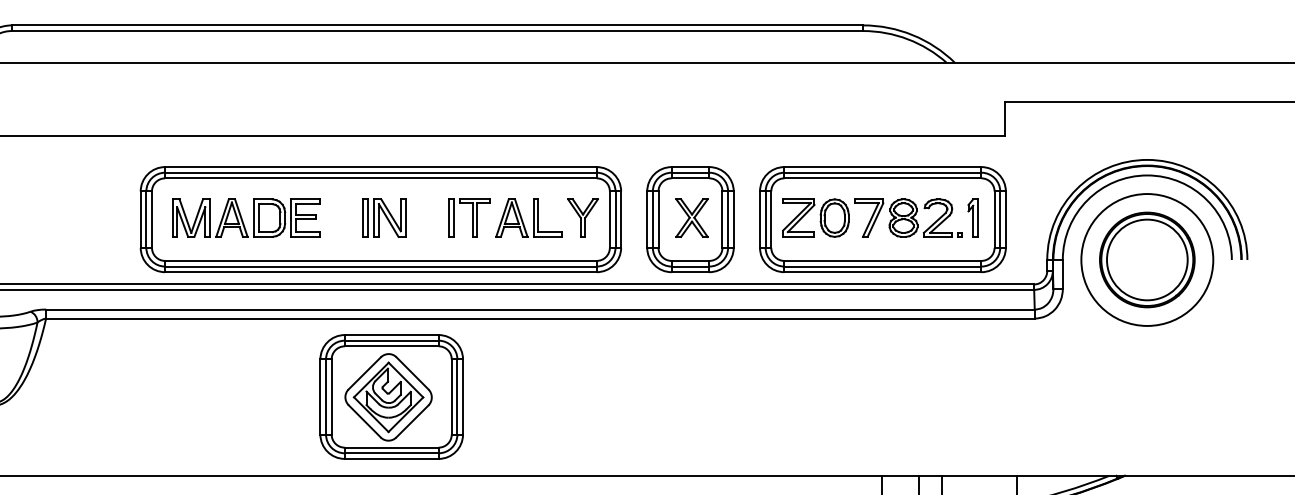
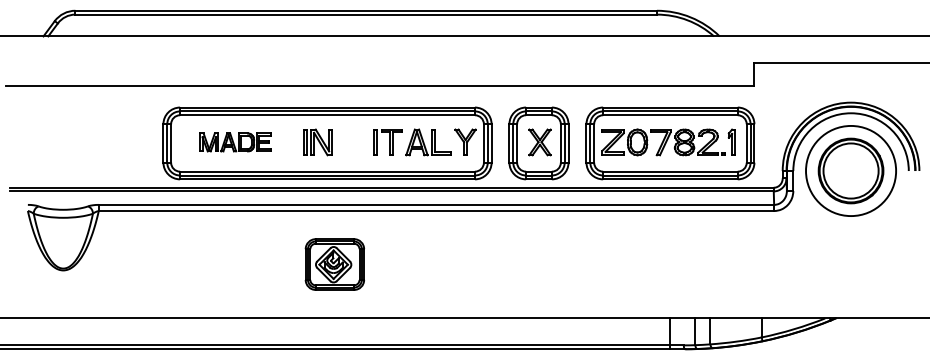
part: (246, 218) -> (235, 142), size x0.7
part: (383, 218) -> (317, 142), moved
part: (391, 396) -> (334, 264), size x0.6

